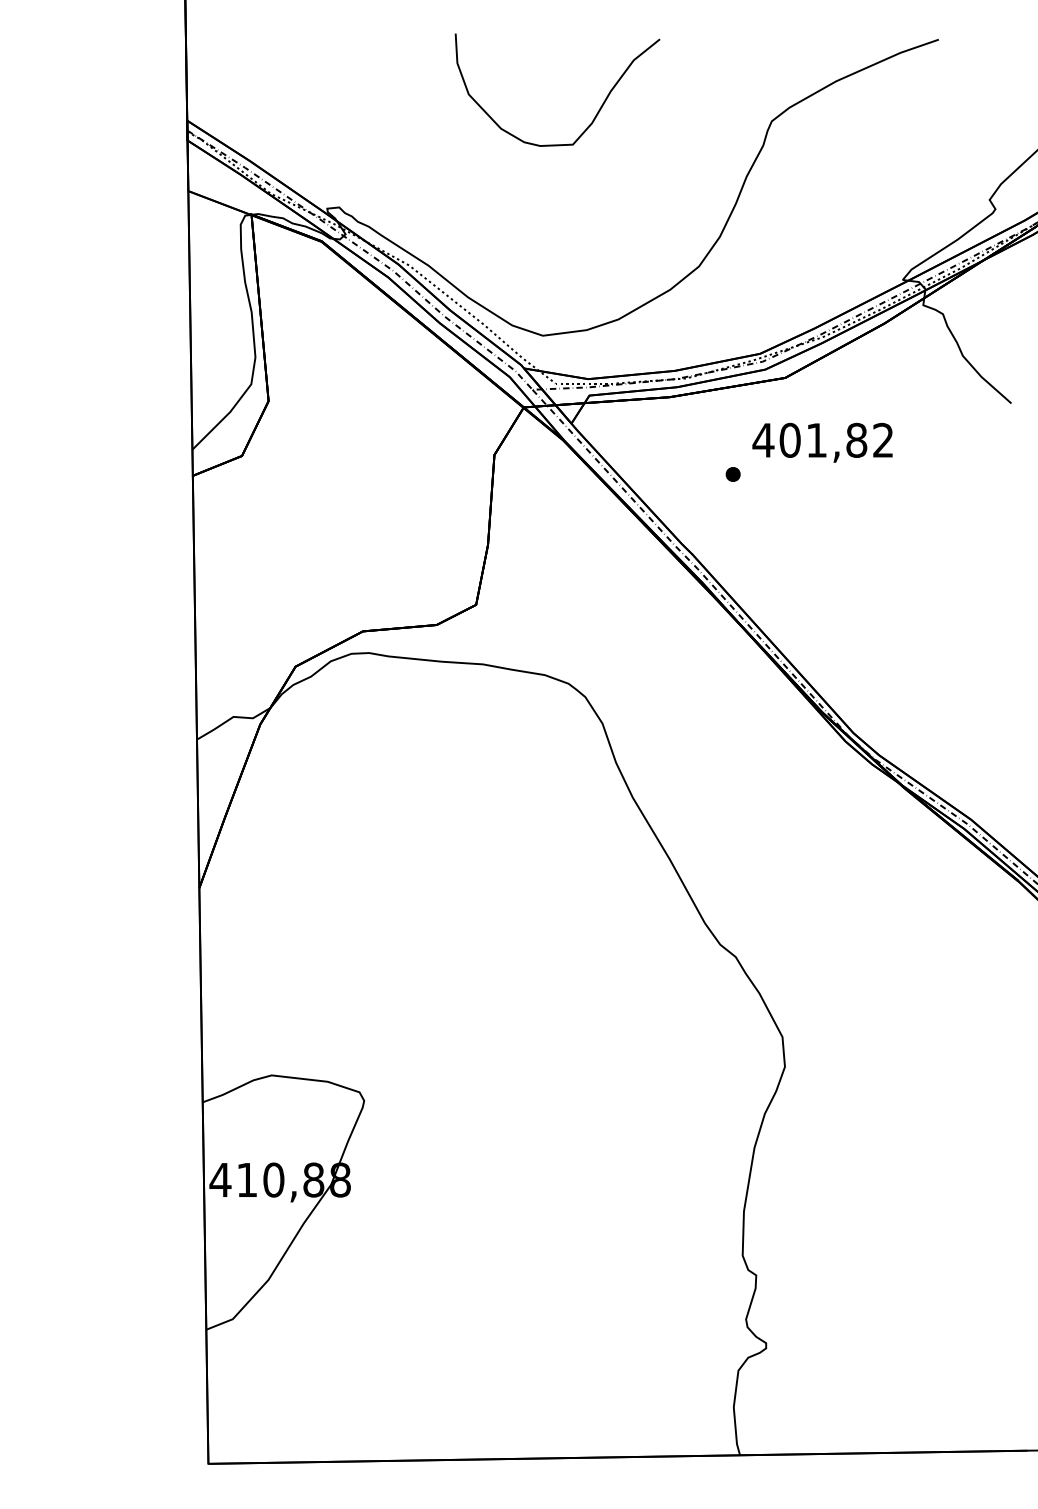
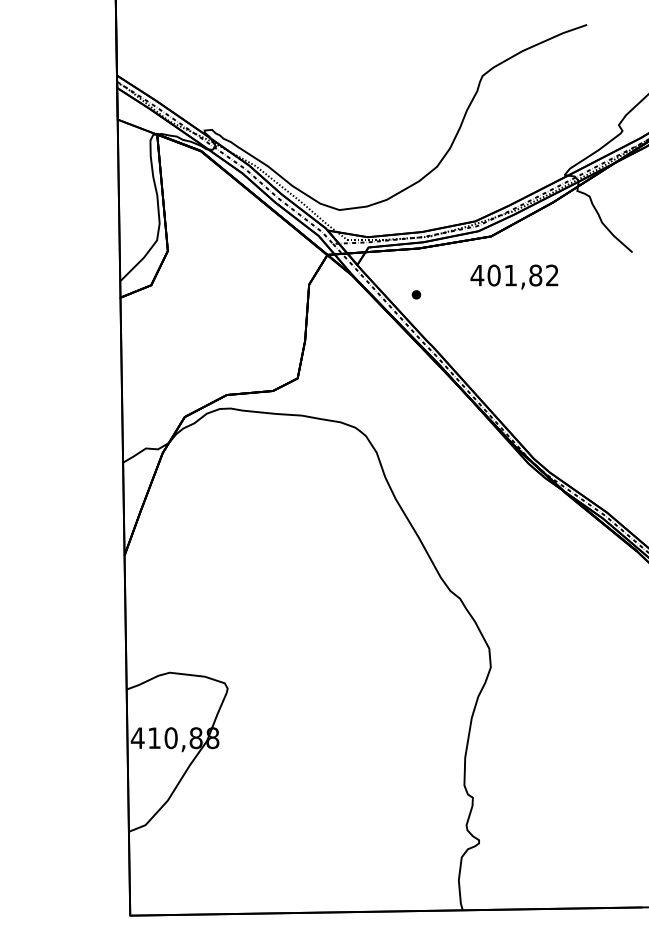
curve: (594, 115) -> (371, 72), removed
part: (733, 473) -> (416, 294), moved

